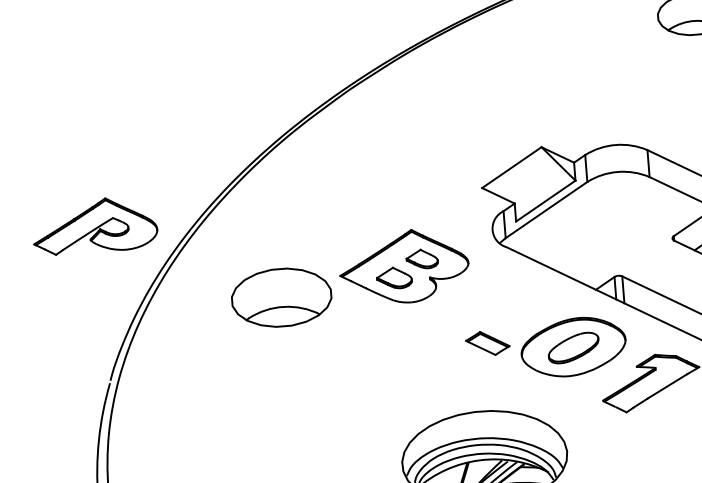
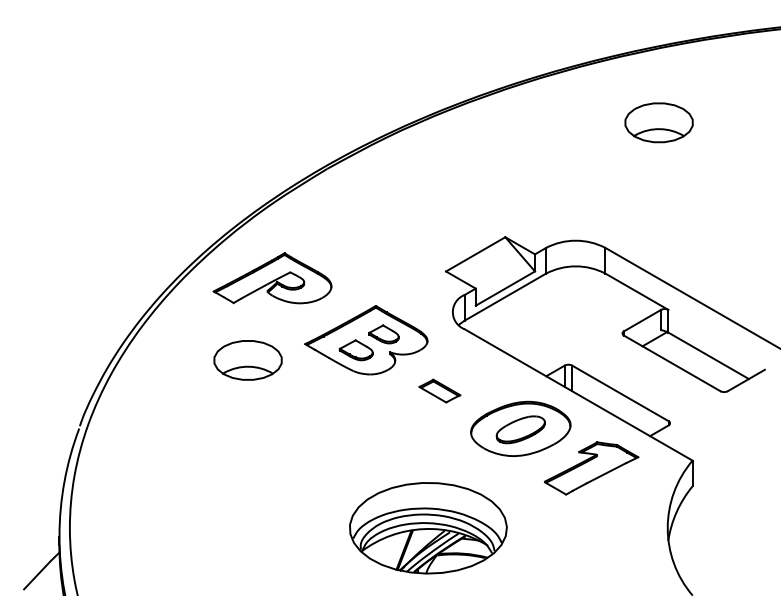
part: (94, 225) -> (272, 278), moved
part: (281, 297) -> (247, 360), size x0.71
part: (487, 342) -> (439, 390), moved

